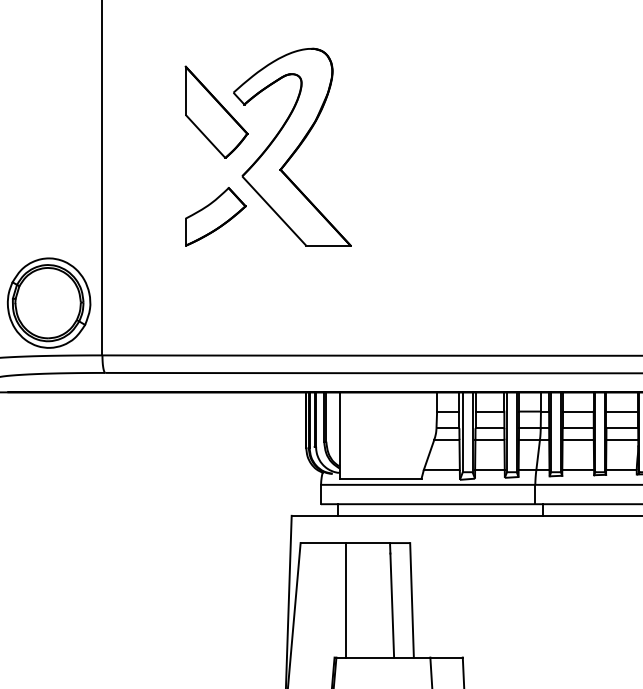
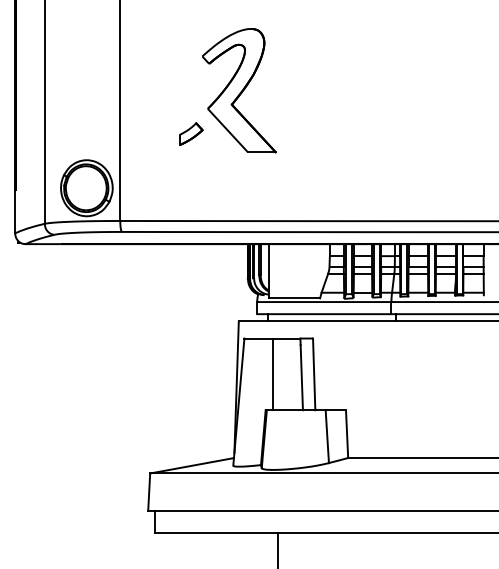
part: (216, 111) -> (191, 68), removed
part: (216, 215) -> (191, 133), size x0.6

